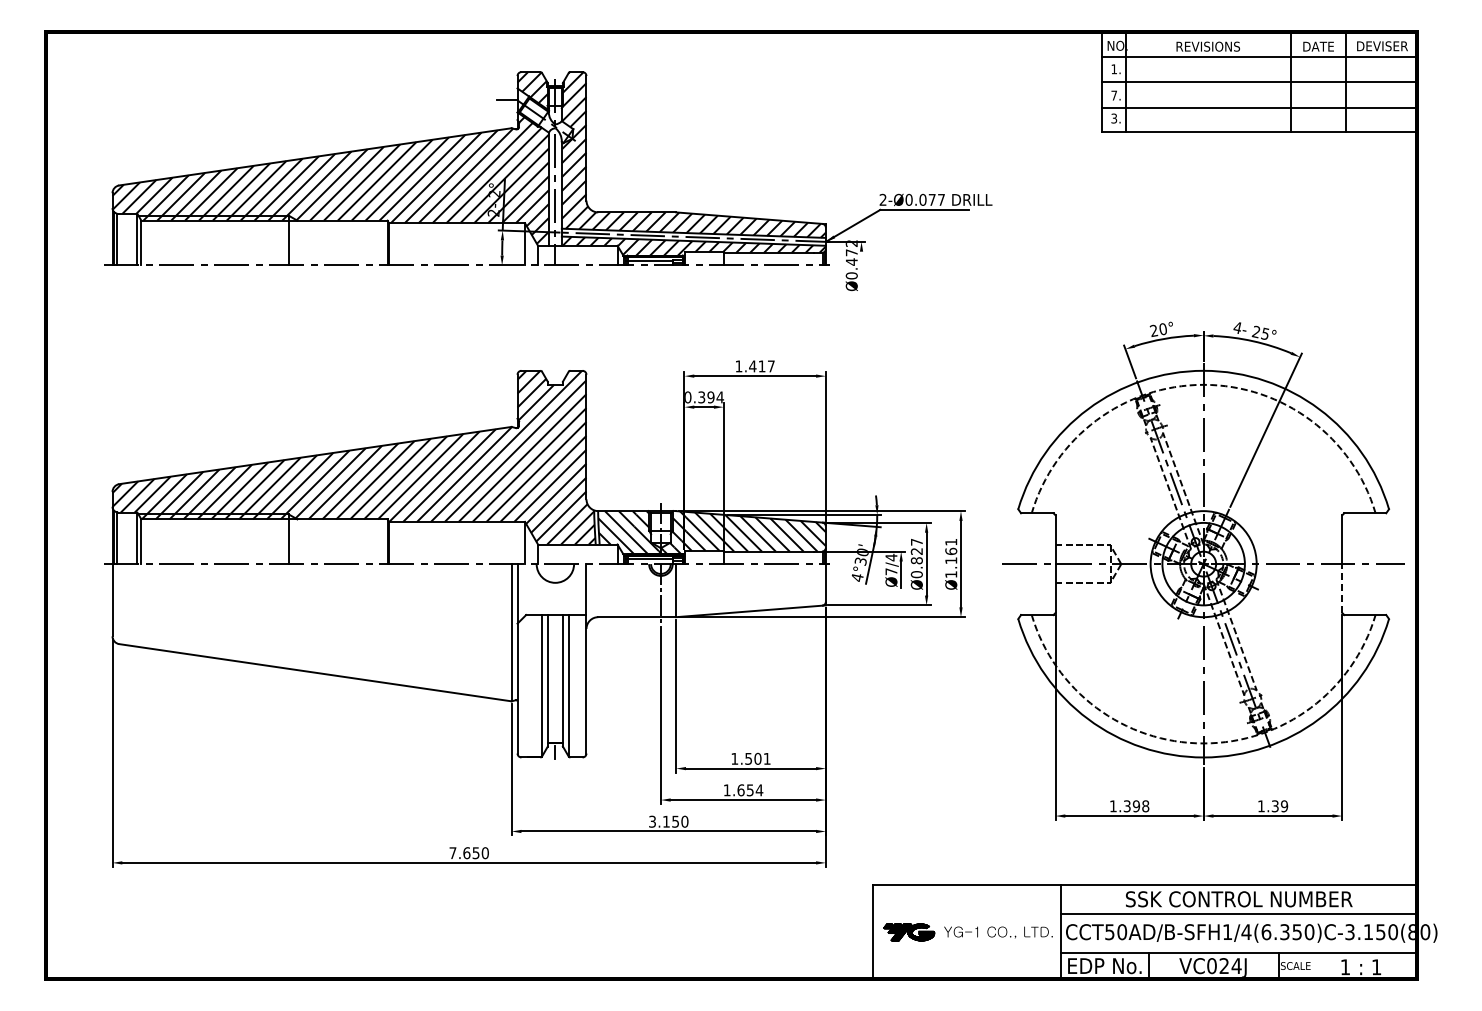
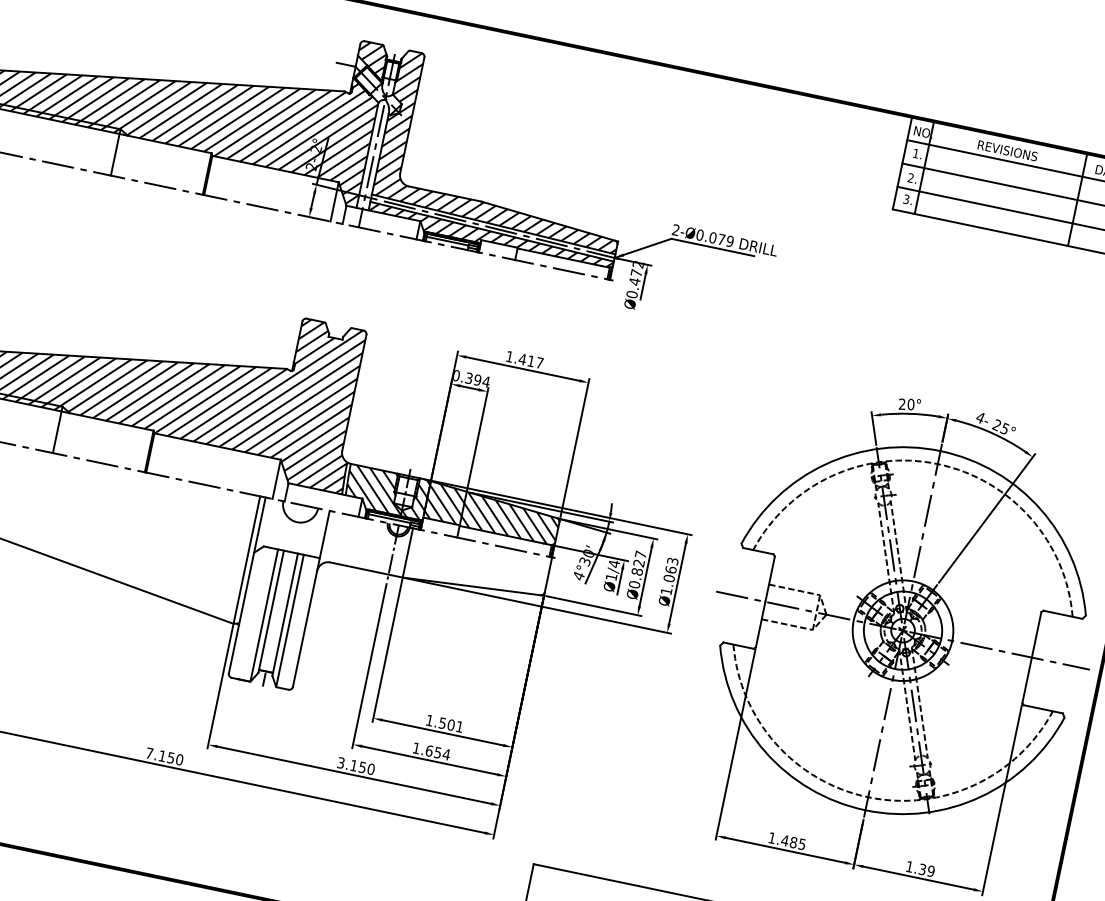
text: (1113, 95) -> (910, 177), 7. -> 2.
text: (941, 199) -> (730, 241), 2-Ø0.077 -> 2-Ø0.079
line: (861, 265) -> (643, 286), added
text: (951, 551) -> (671, 569), Ø1.161 -> Ø1.063
text: (891, 571) -> (611, 576), Ø7/4 -> Ø1/4
line: (1342, 588) -> (1027, 680), dashed -> solid
text: (1136, 806) -> (793, 842), 1.398 -> 1.485
text: (466, 853) -> (162, 756), 7.650 -> 7.150

